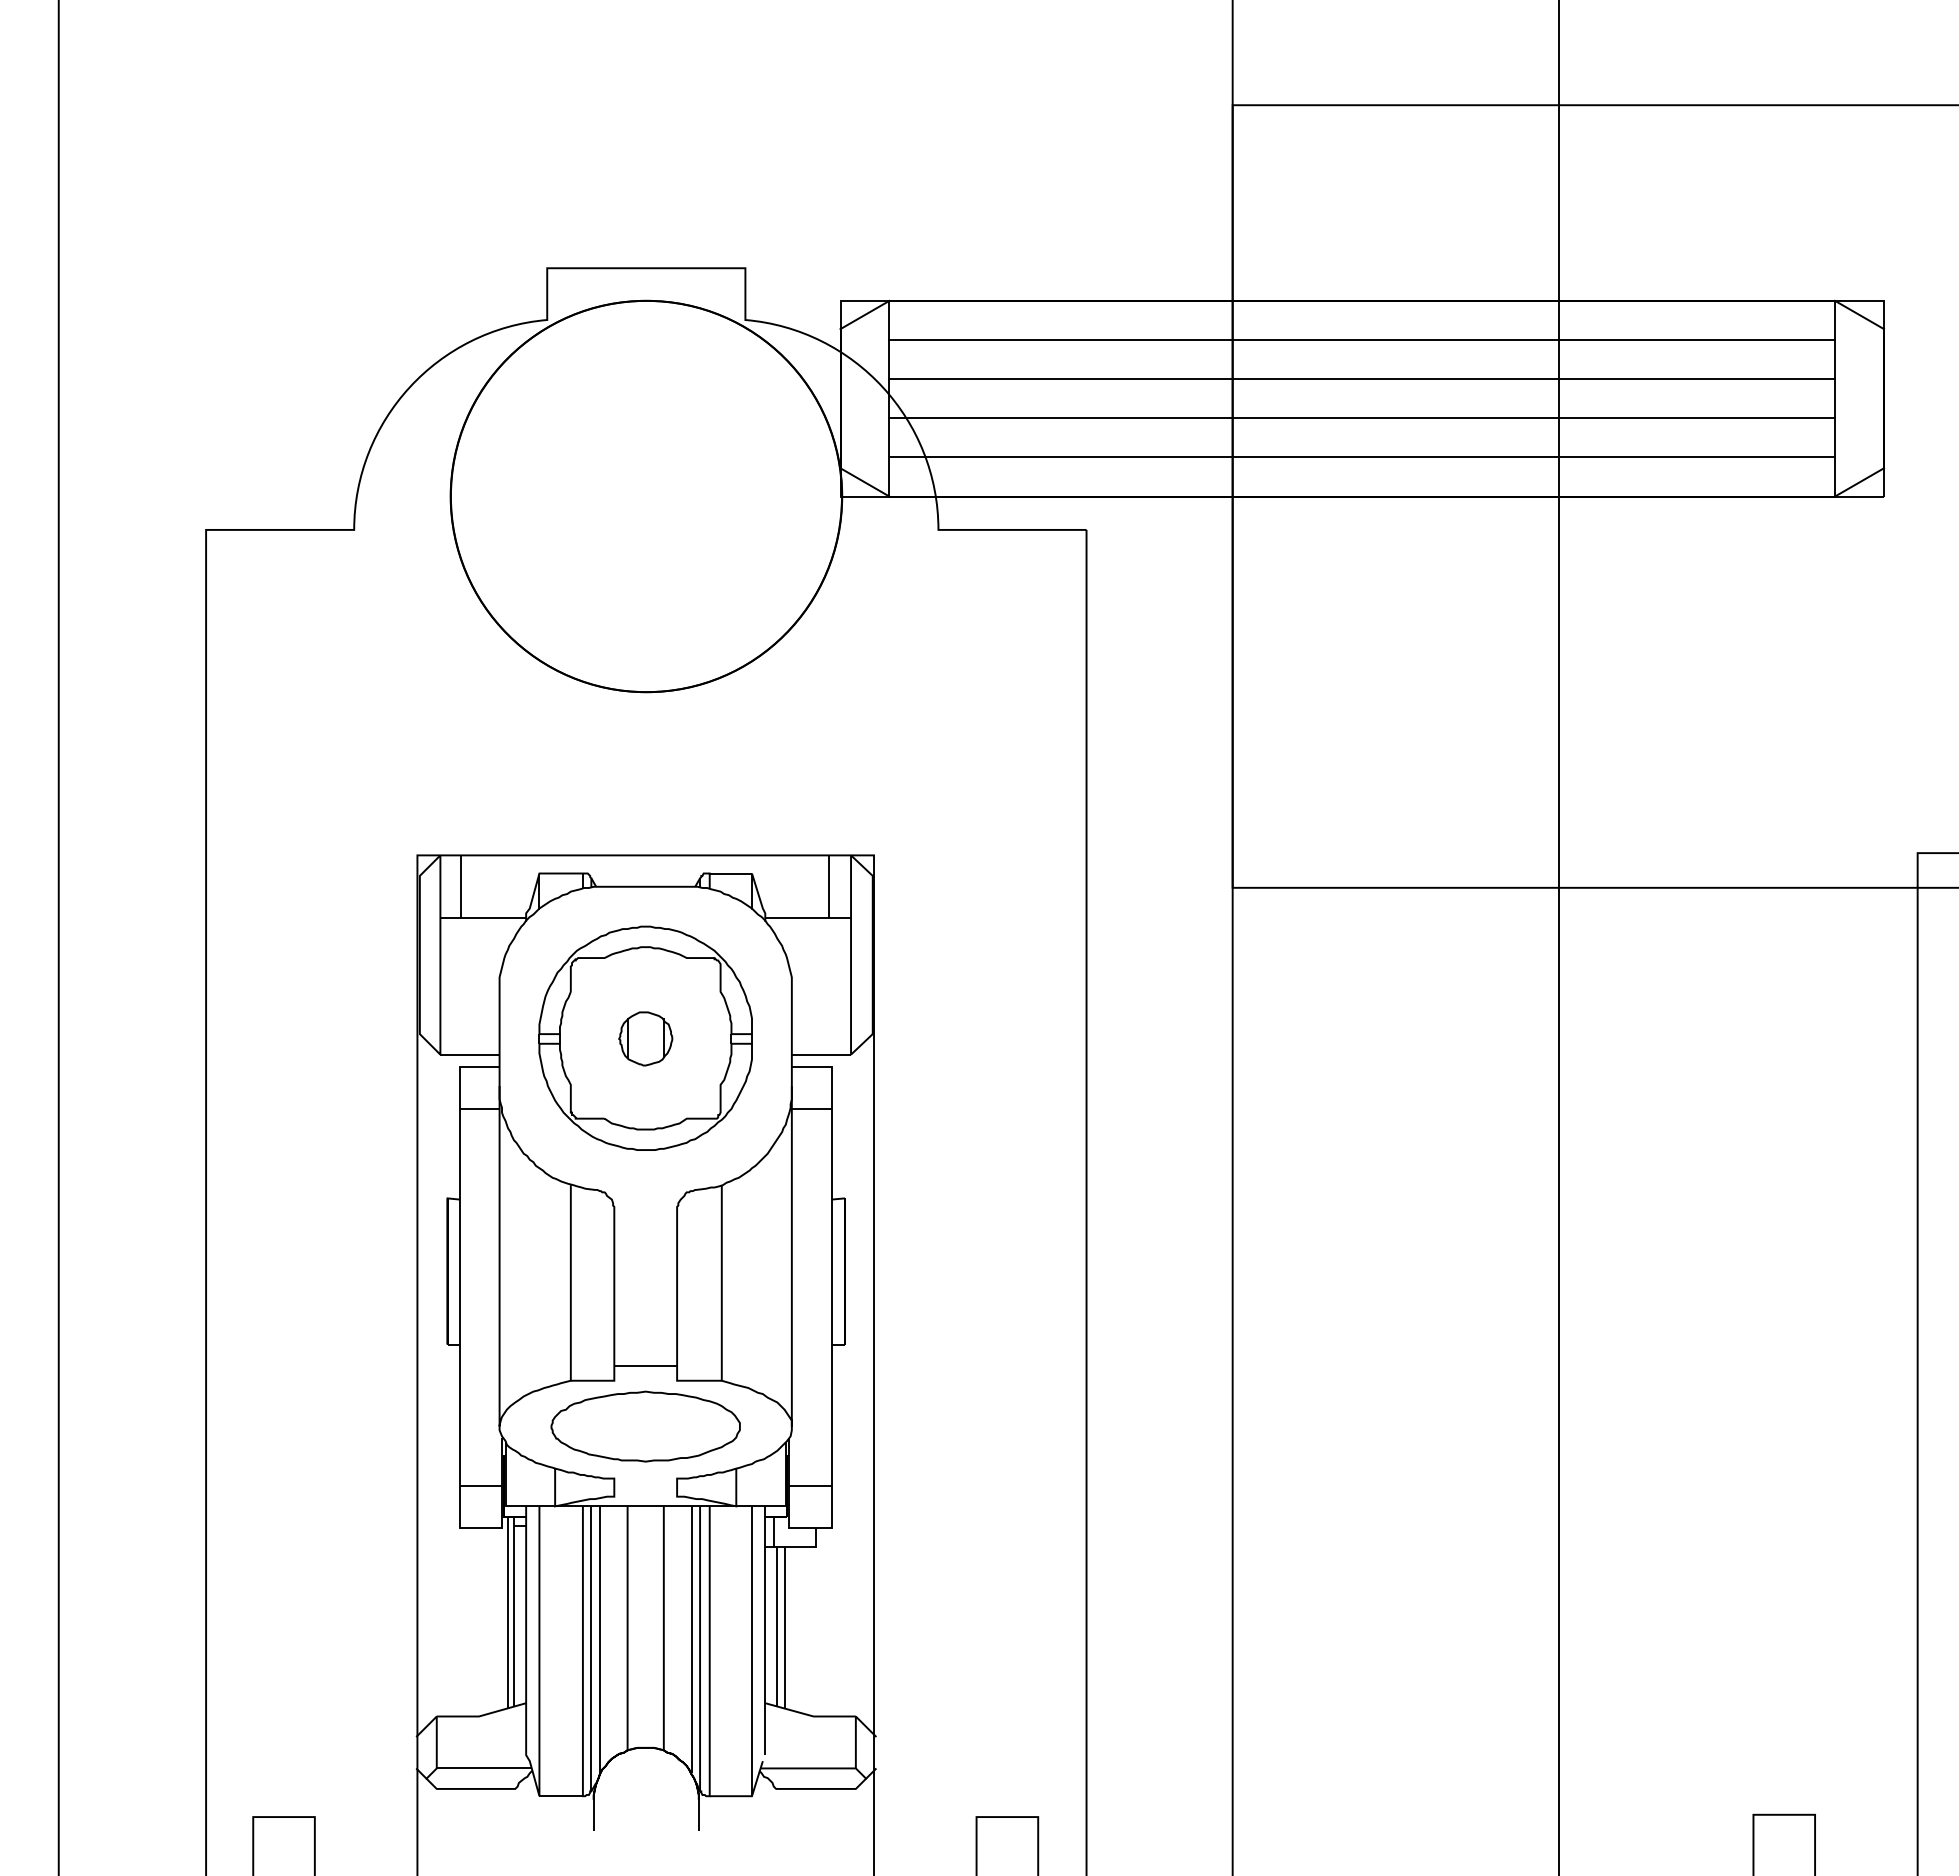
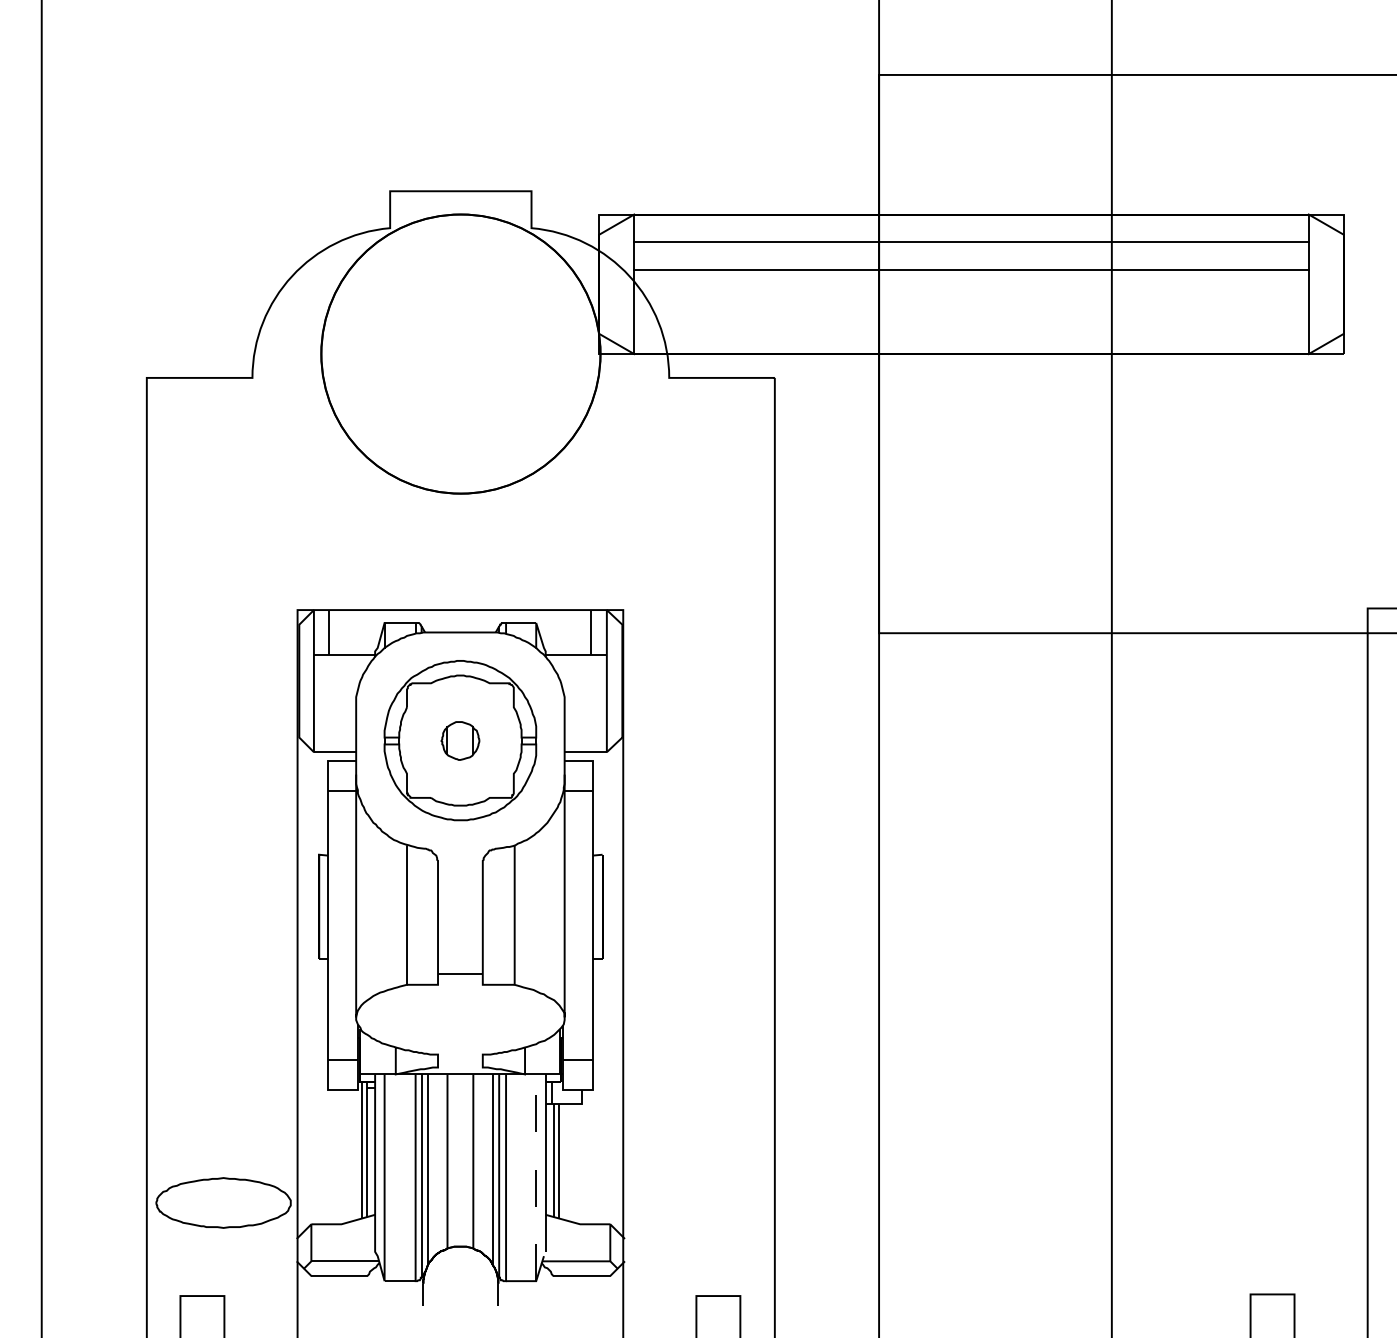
line: (1362, 418) -> (971, 298), removed
line: (1362, 457) -> (971, 326), removed
part: (645, 1426) -> (223, 1202), moved
line: (751, 1651) -> (535, 1177), solid -> dashed

